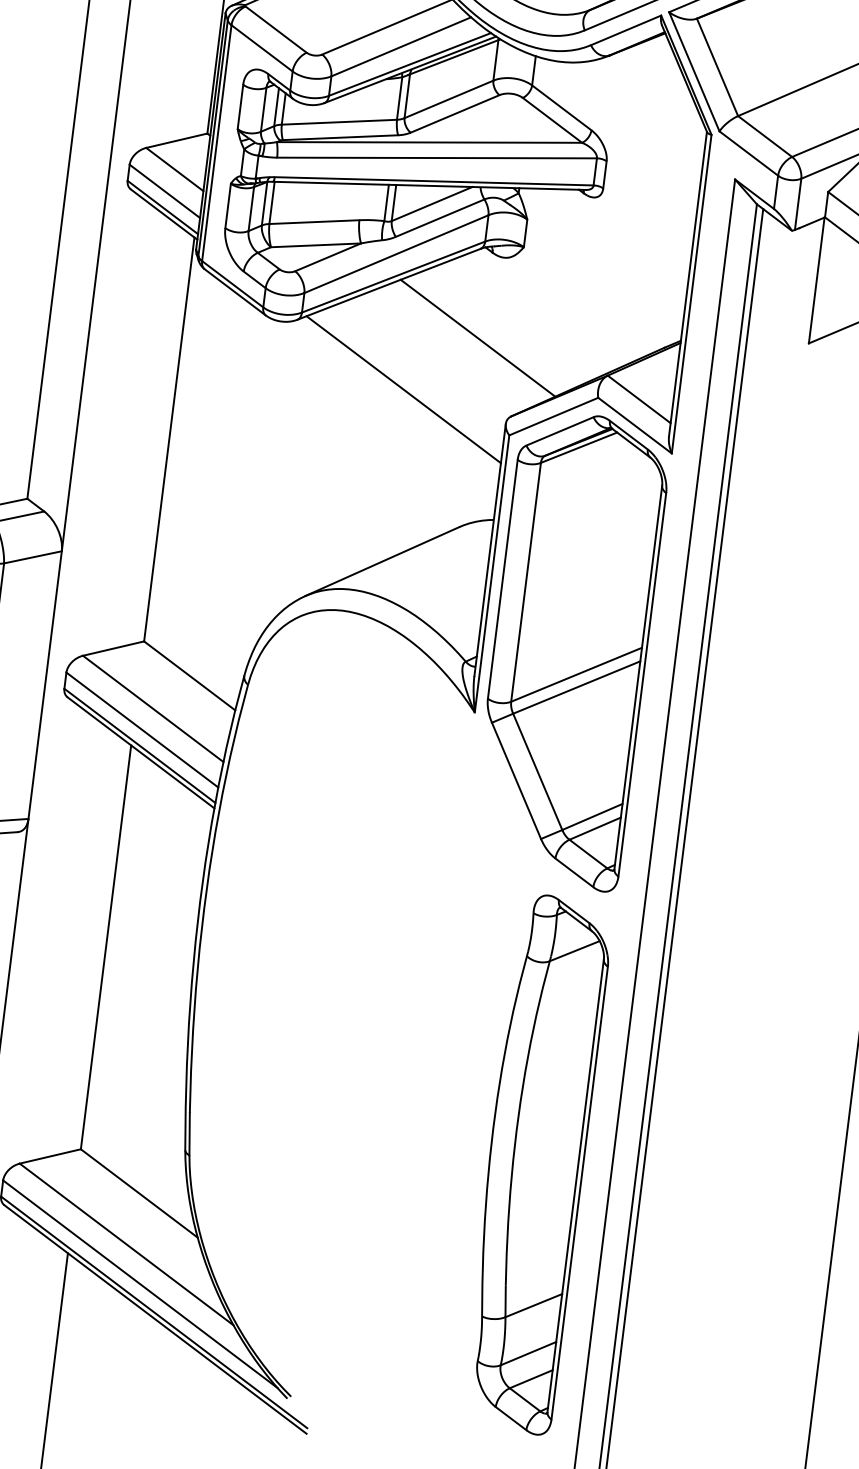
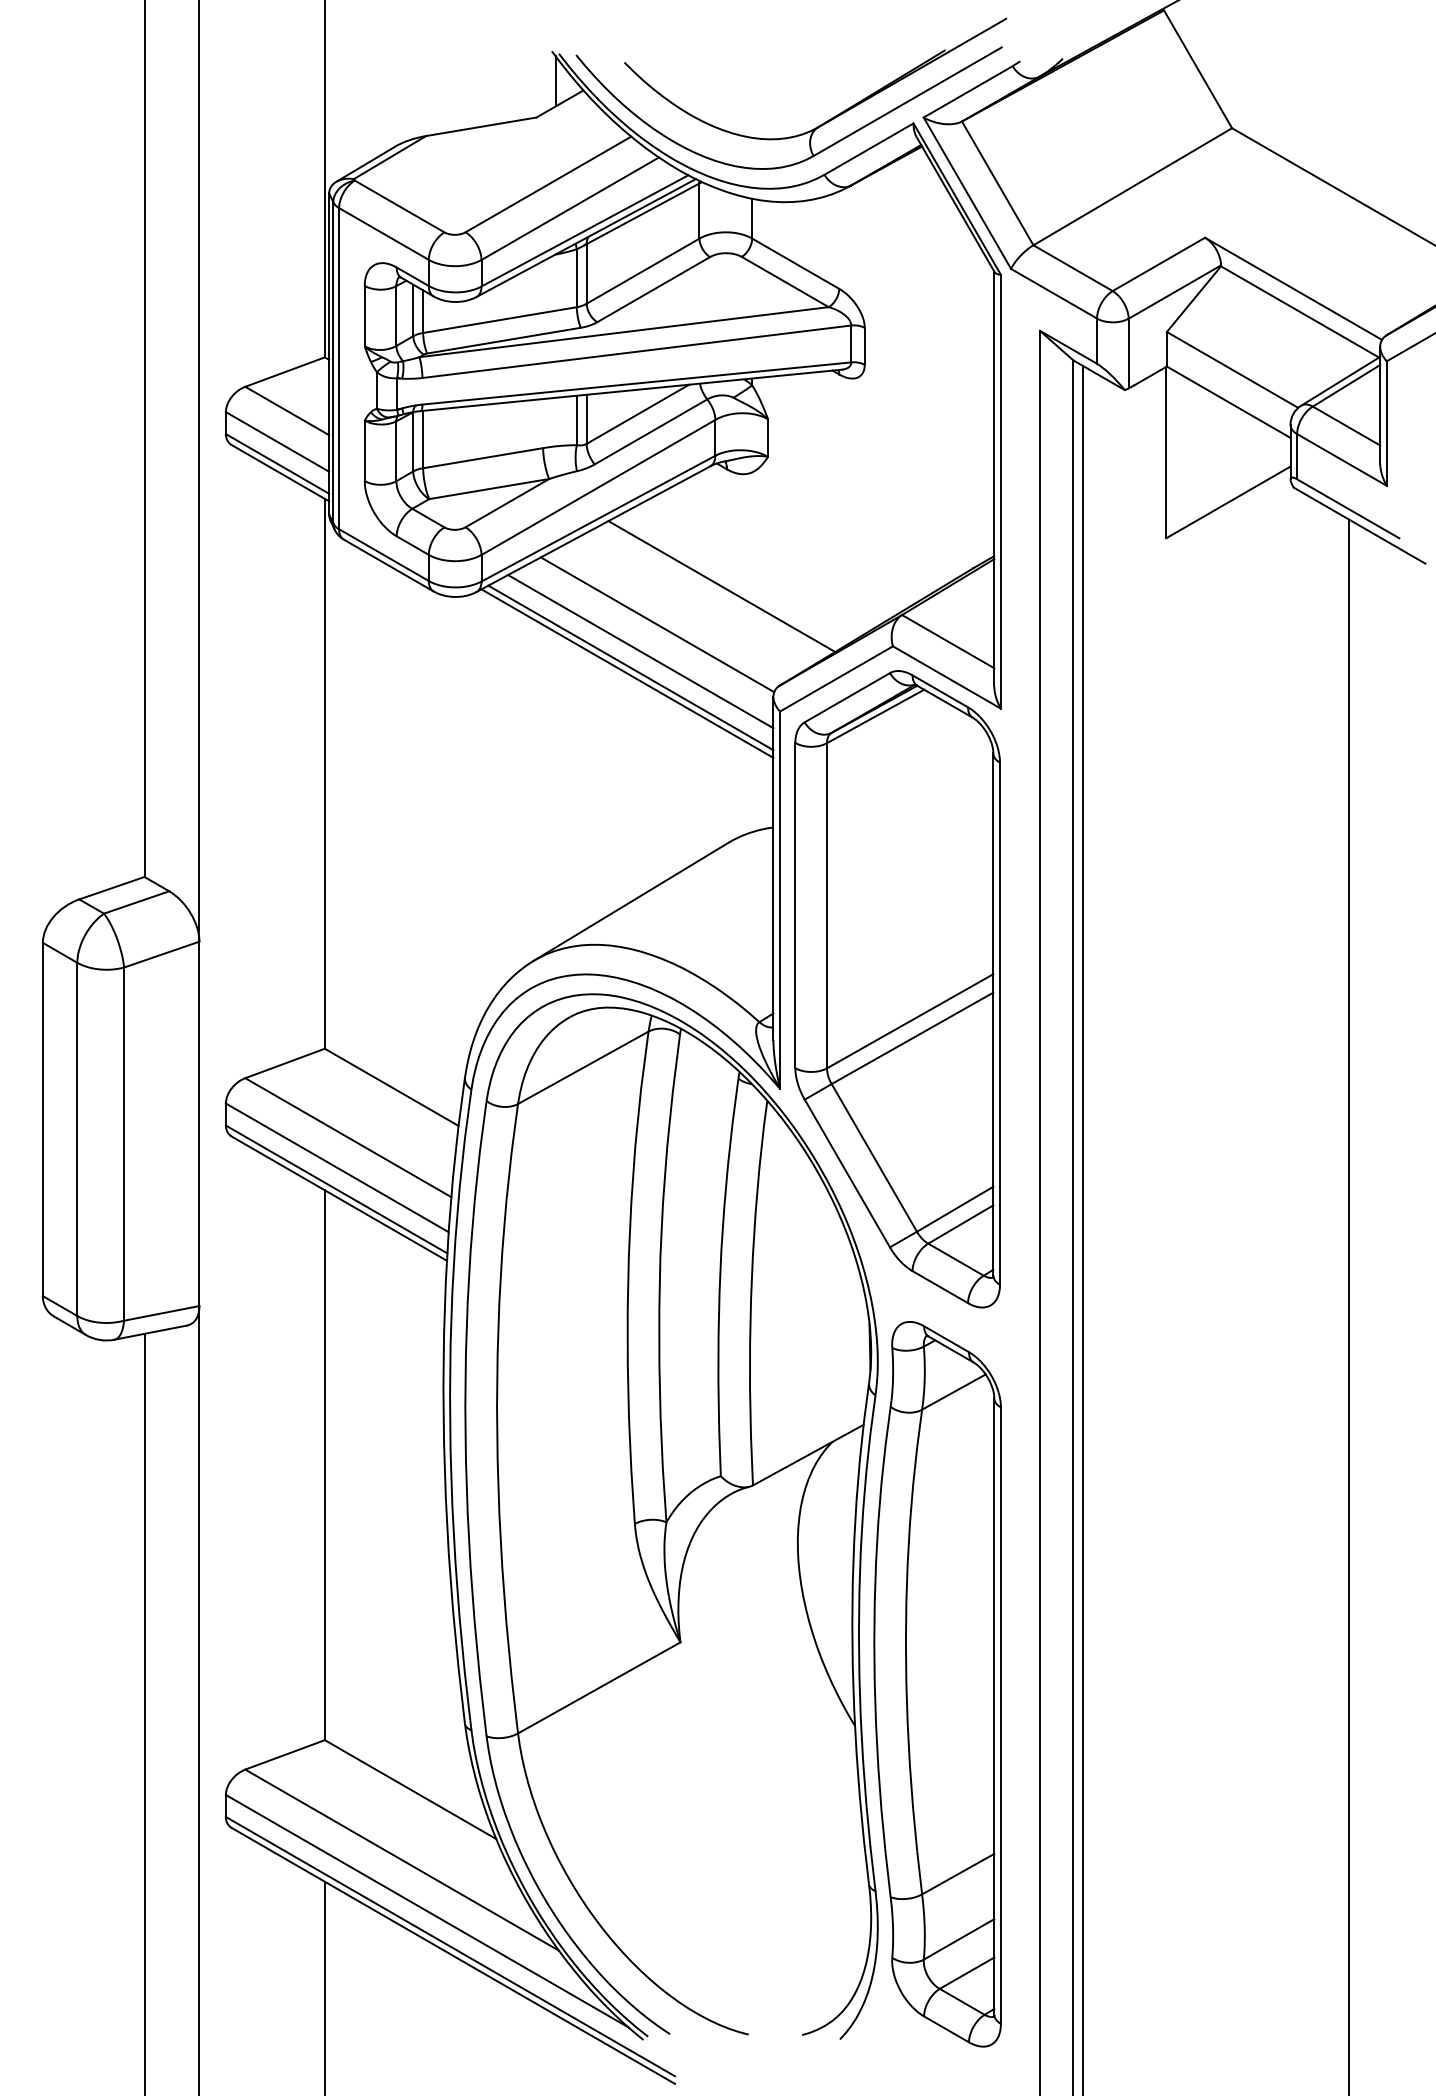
line: (427, 360) -> (657, 624), added
line: (412, 378) -> (640, 651), added
line: (400, 393) -> (627, 673), added
part: (355, 1016) -> (671, 1516), added

